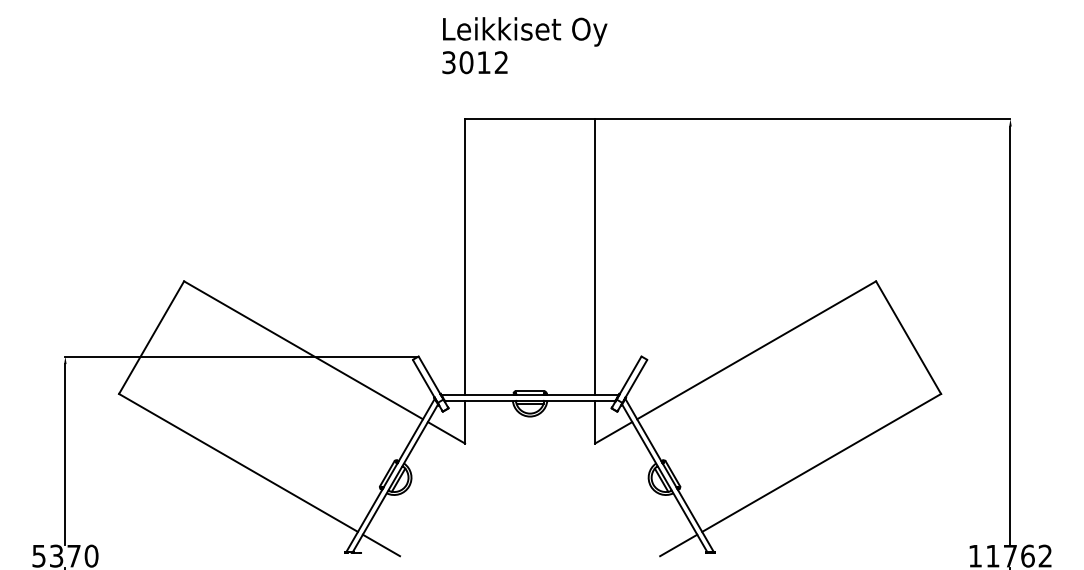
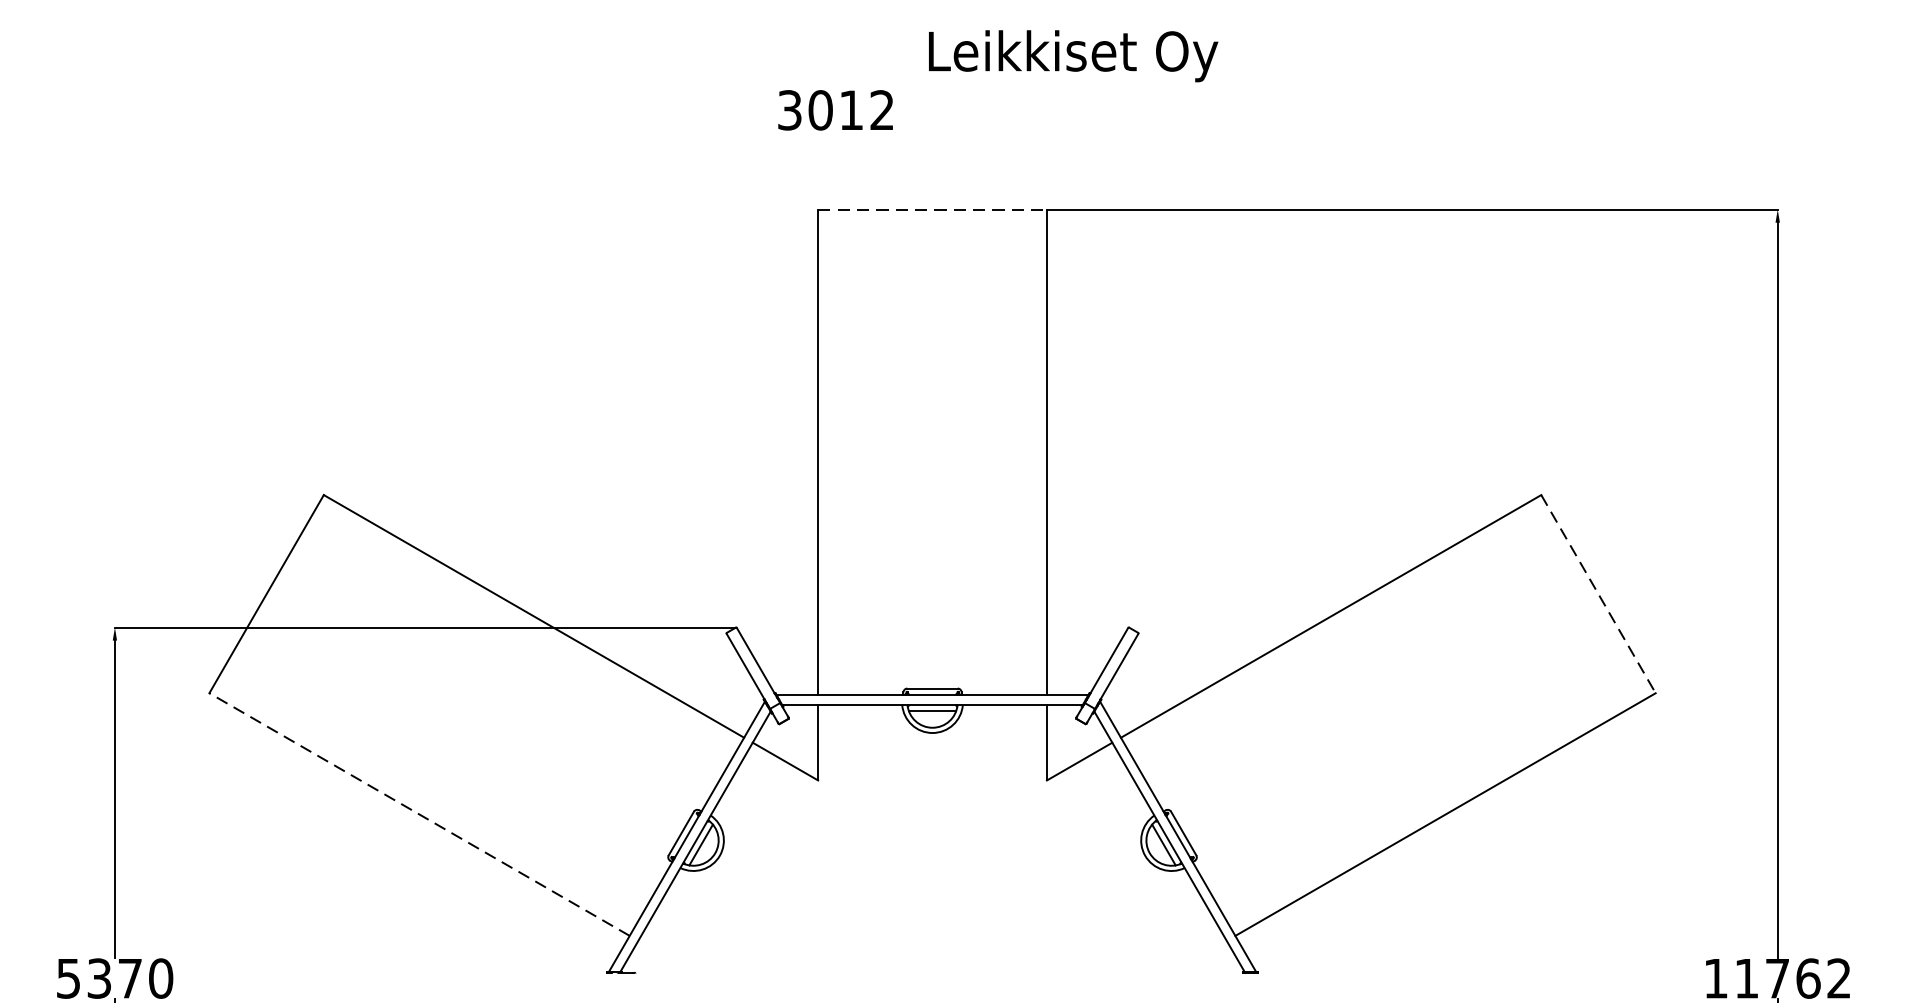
text: (525, 31) -> (1074, 55), moved
line: (530, 119) -> (933, 210), solid -> dashed
line: (908, 338) -> (1598, 595), solid -> dashed
line: (238, 462) -> (419, 813), solid -> dashed
line: (381, 545) -> (671, 959), removed
line: (678, 545) -> (1193, 959), removed

